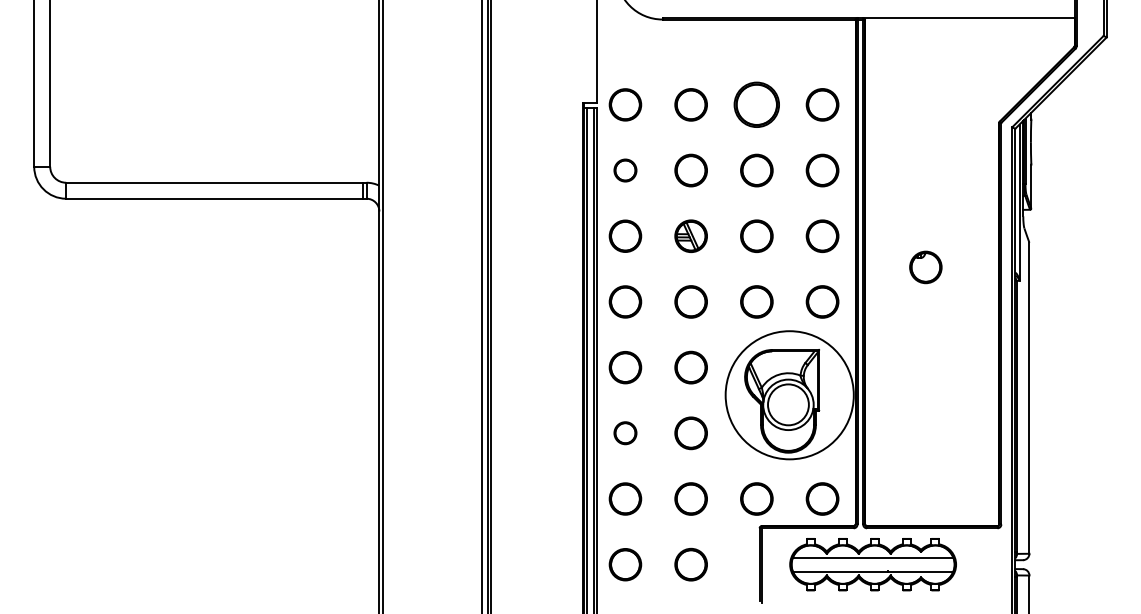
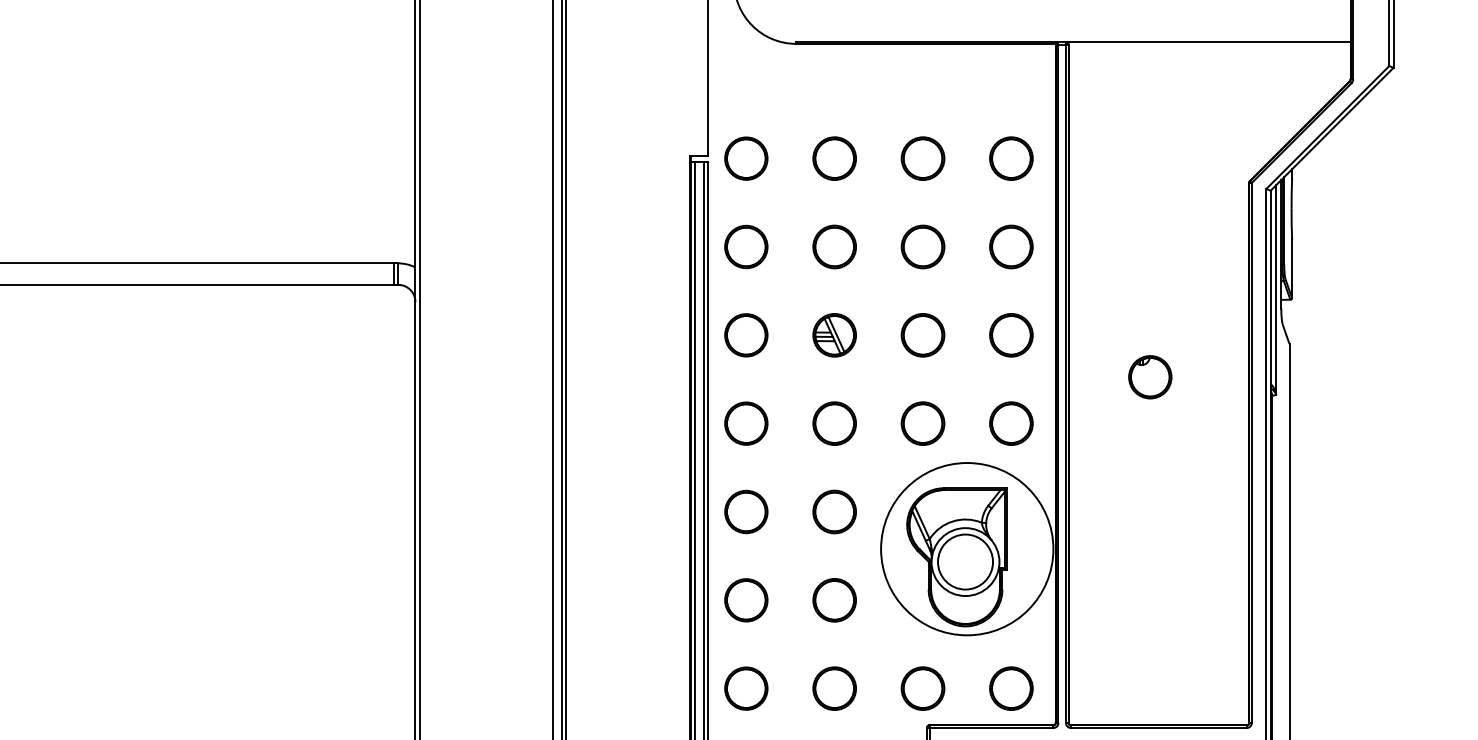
circle: (756, 104) -> (922, 158), size x0.71
part: (625, 170) -> (746, 246), size x1.43
part: (625, 432) -> (746, 599), size x1.43

